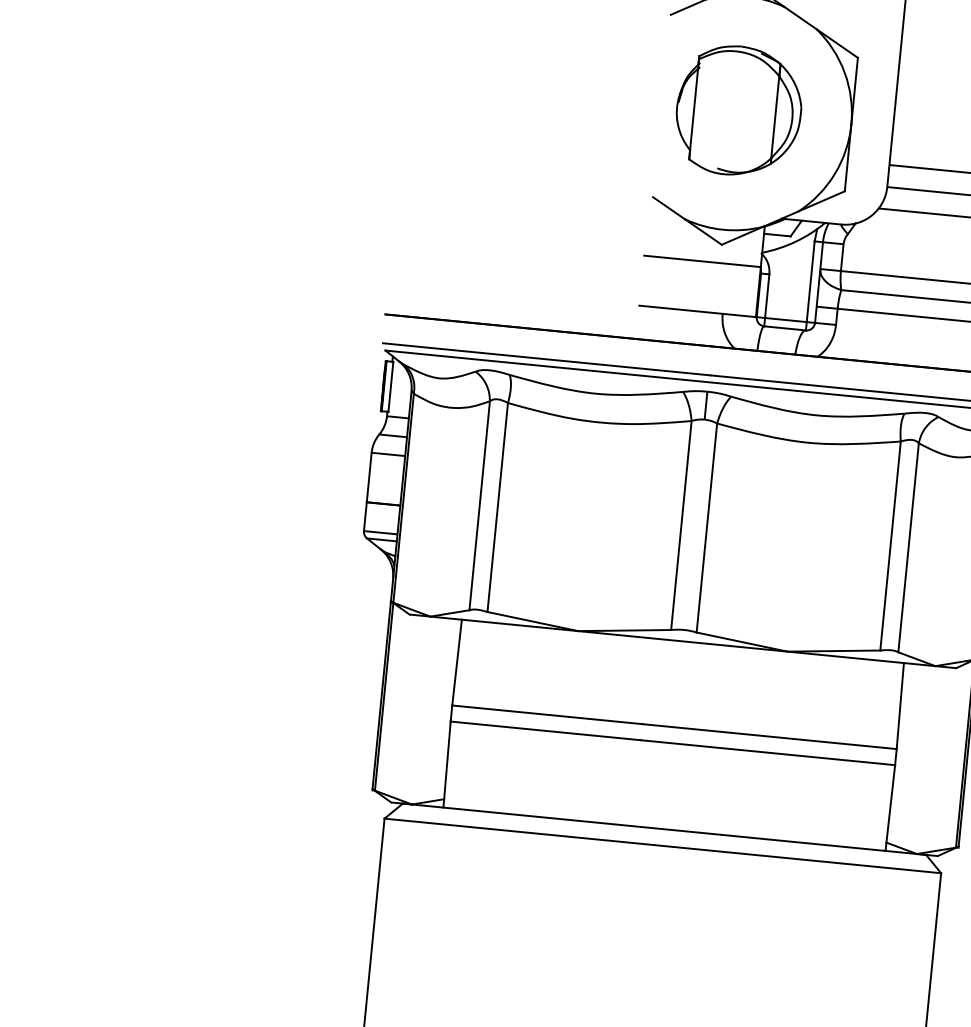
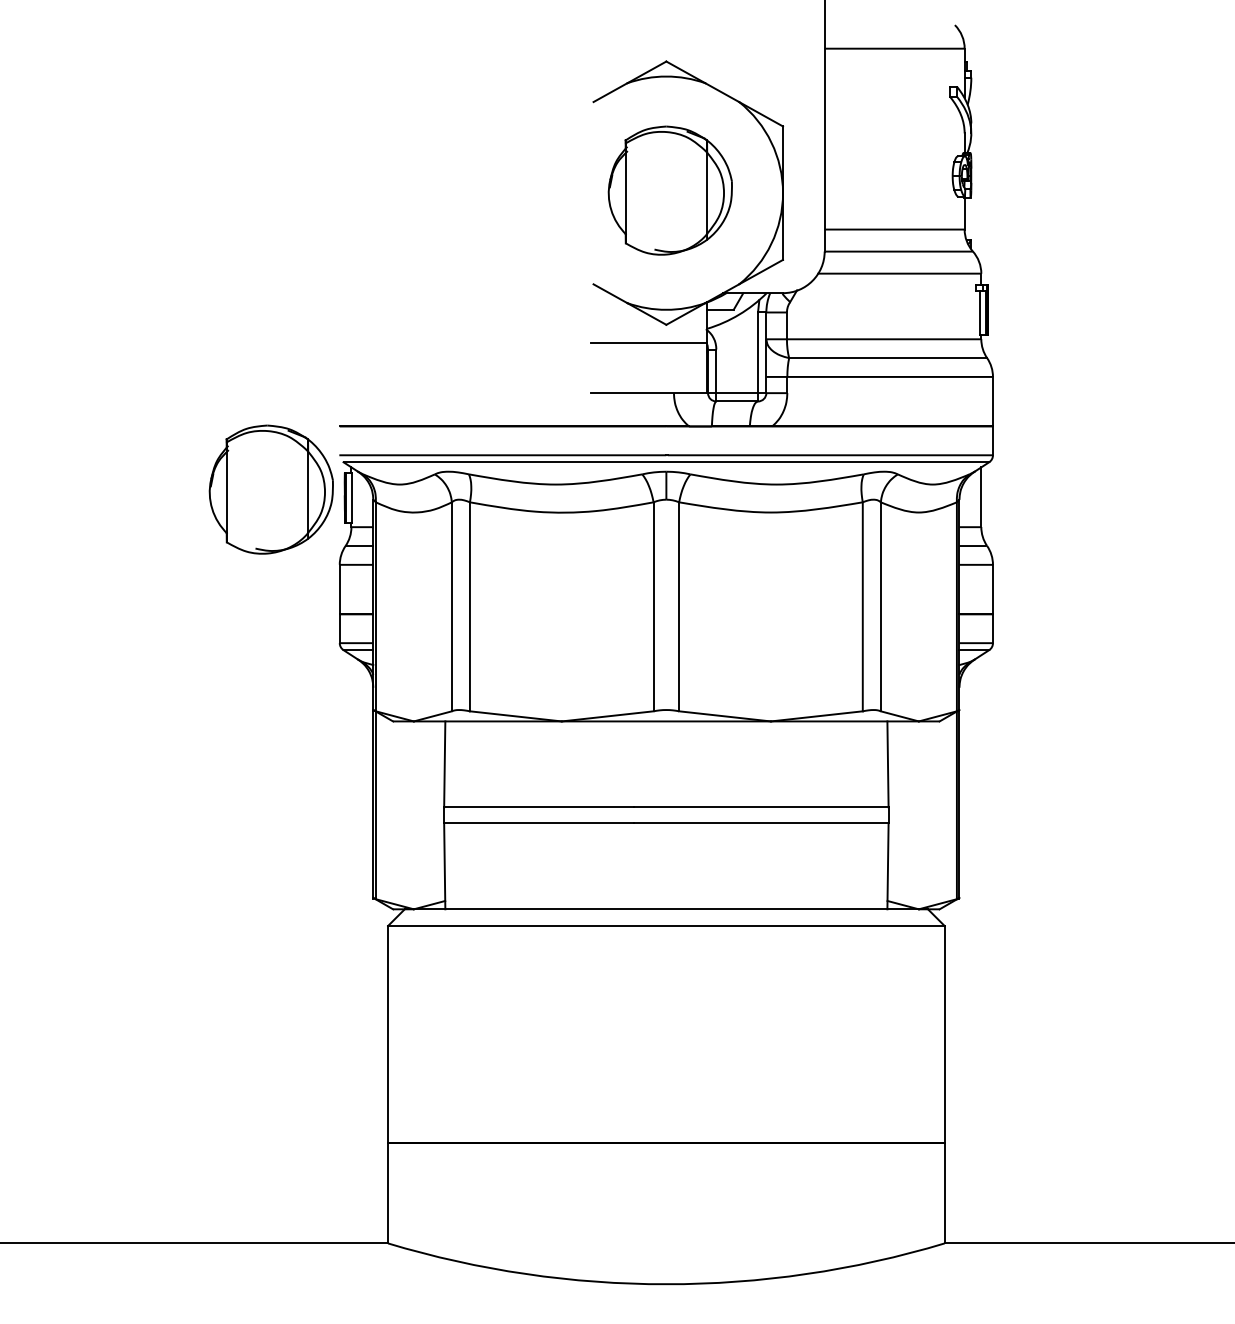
part: (309, 370) -> (270, 489), added

